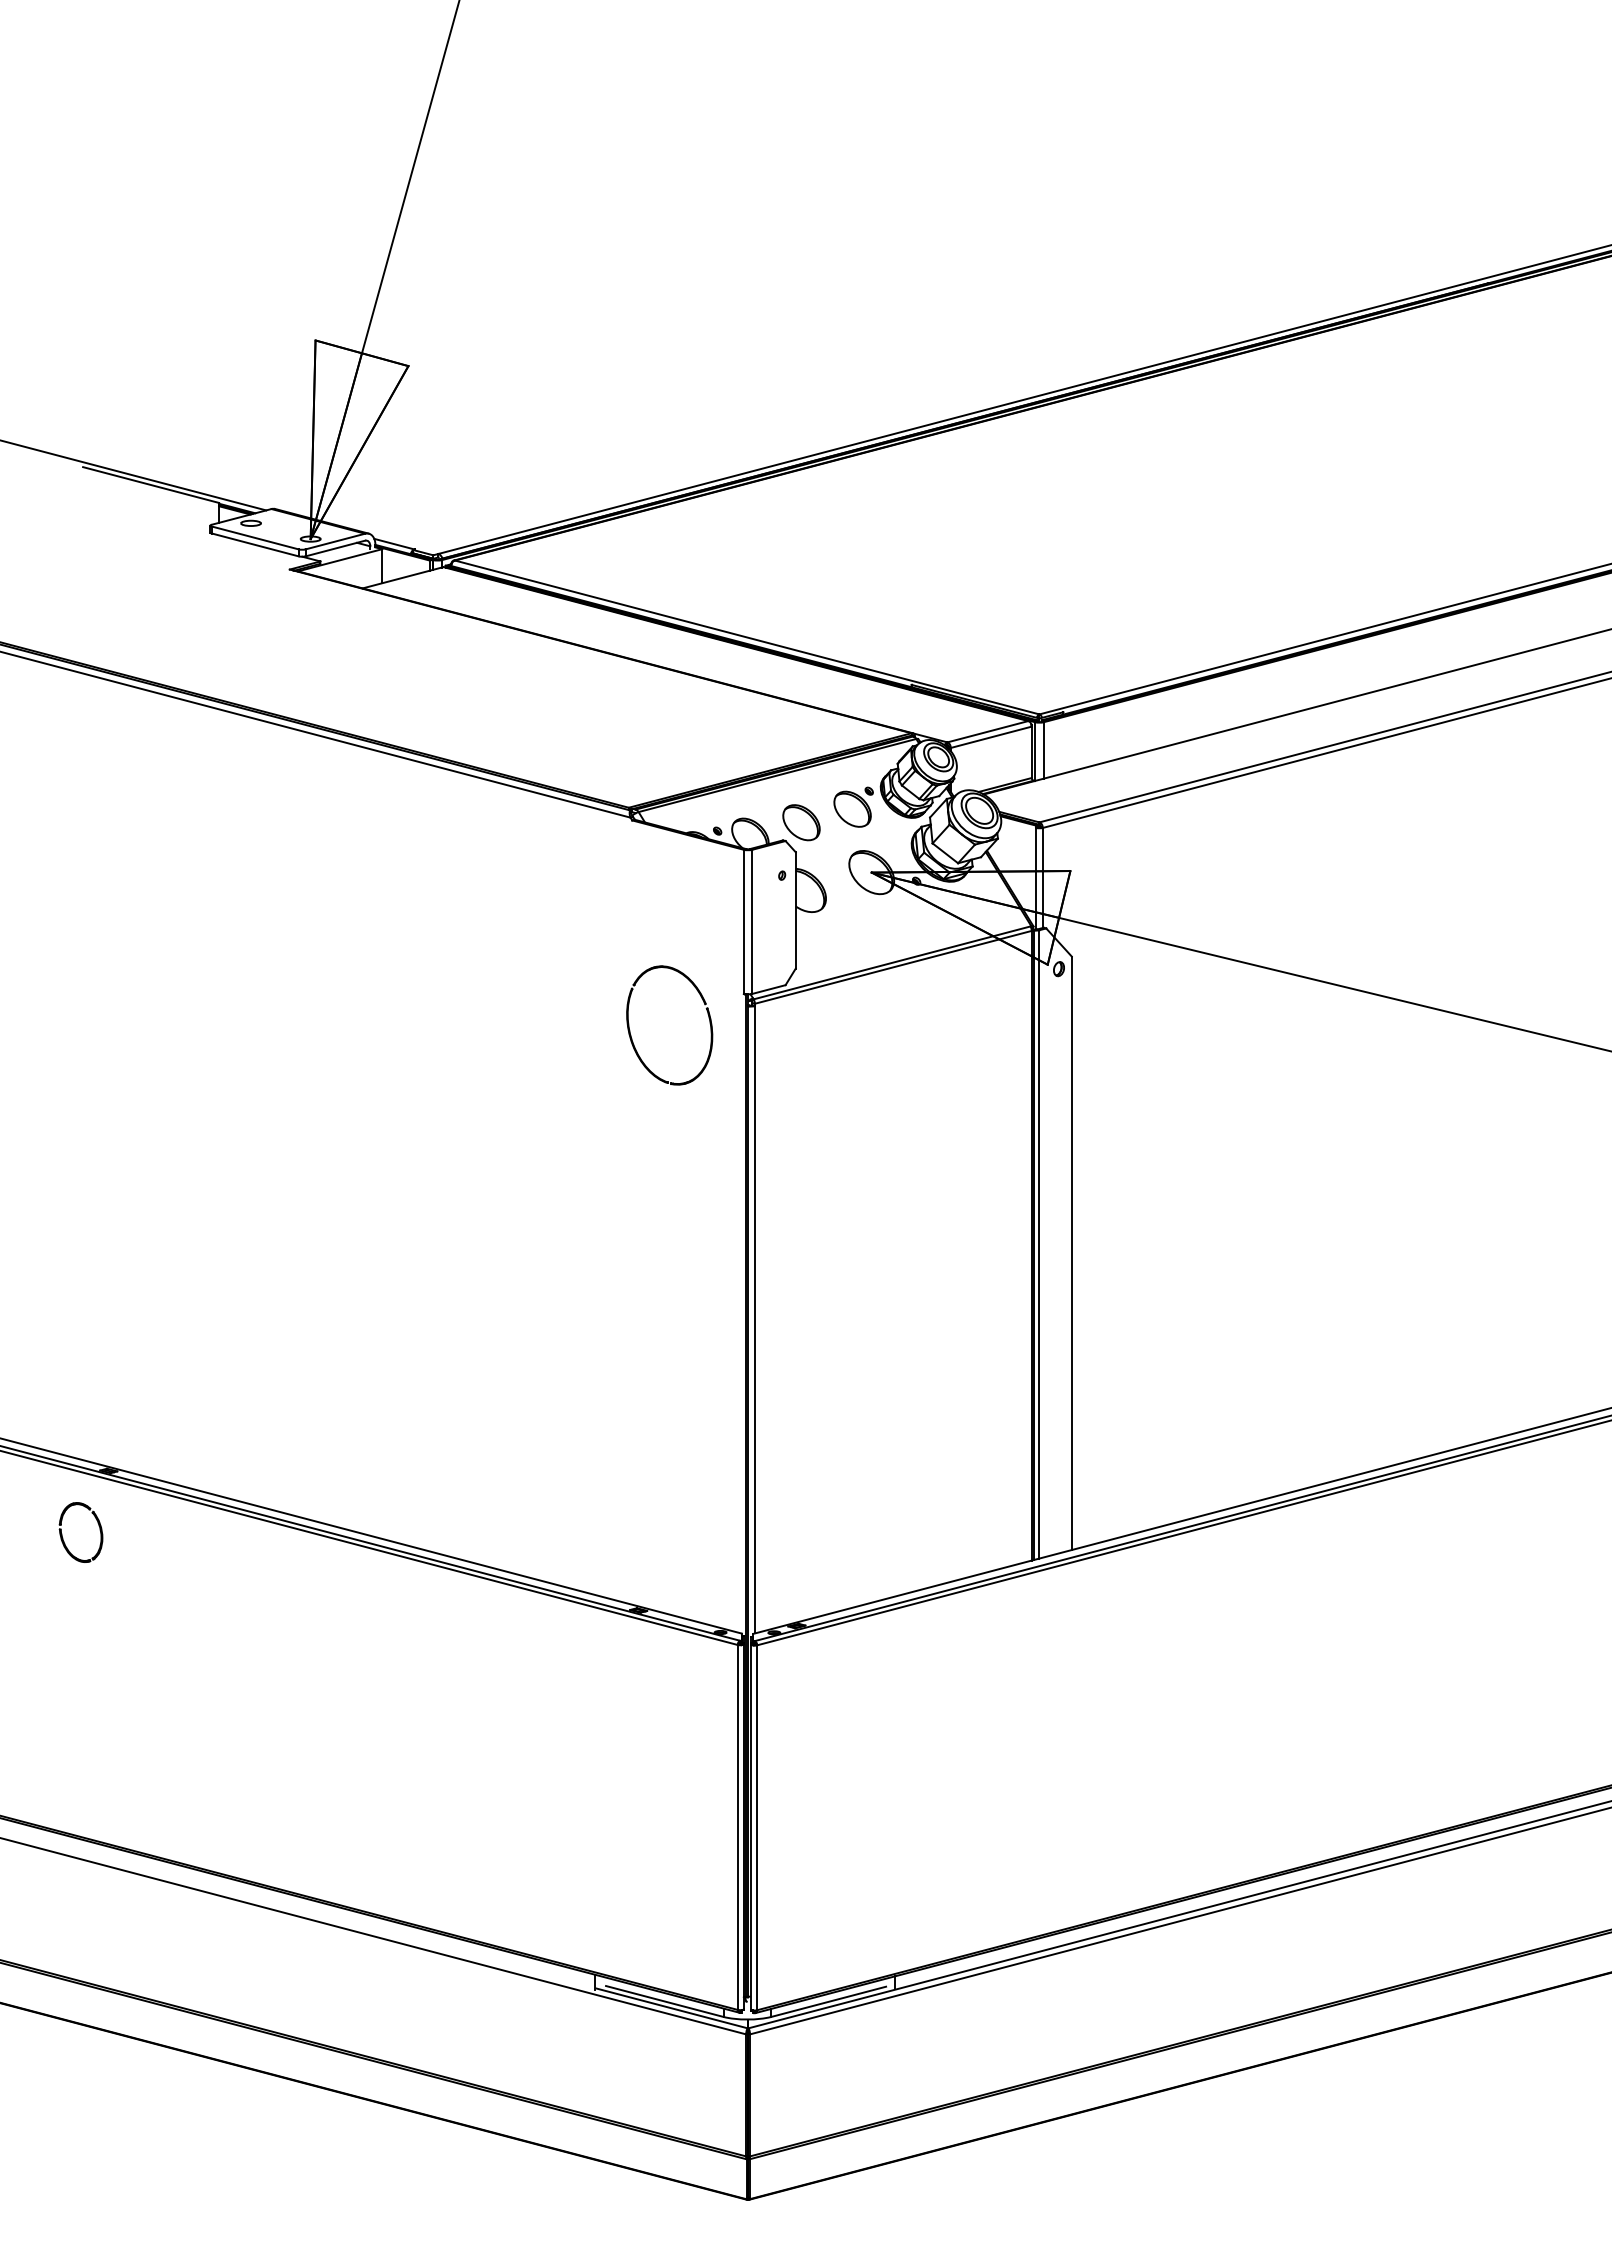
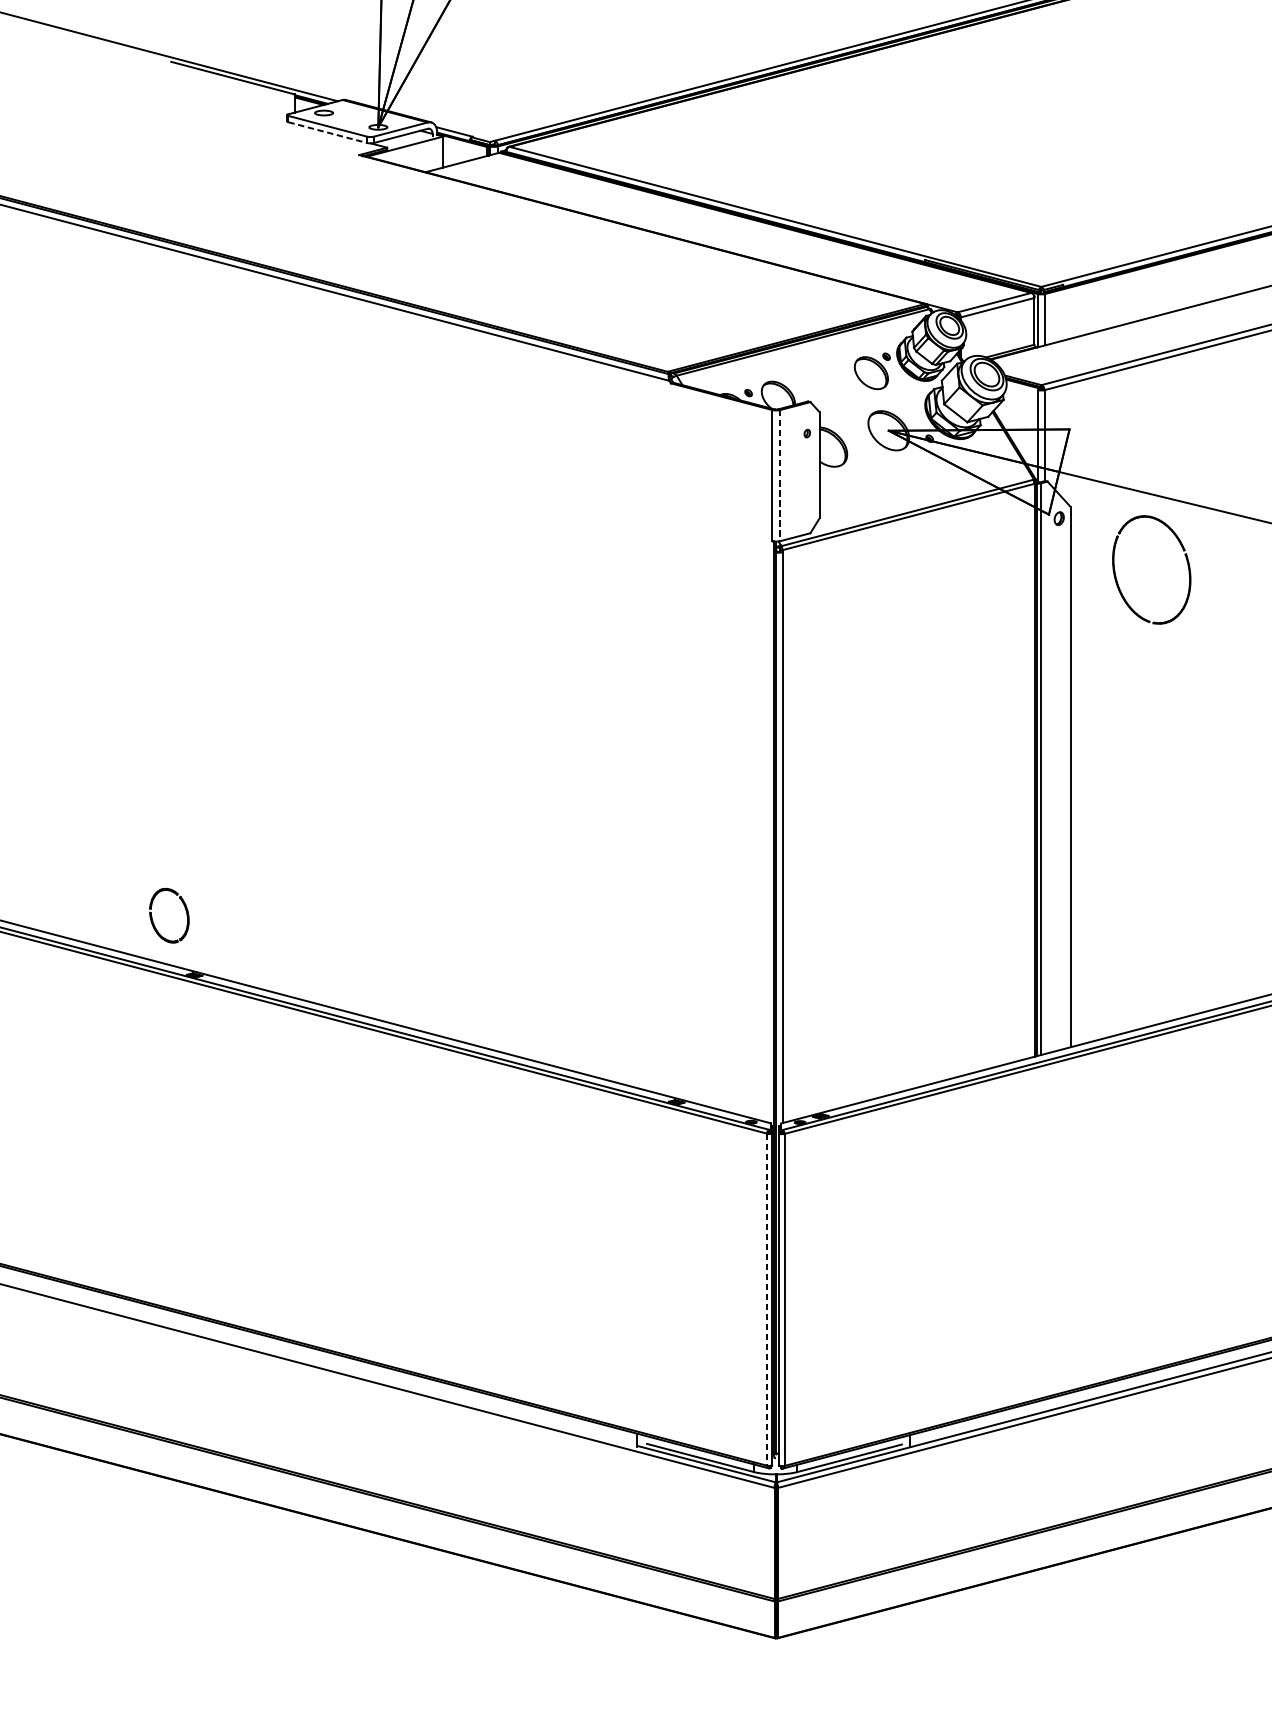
line: (255, 544) -> (328, 132), solid -> dashed
part: (801, 822) -> (824, 385), removed
line: (752, 922) -> (780, 476), solid -> dashed
part: (632, 1038) -> (1117, 581), moved
part: (62, 1533) -> (152, 916), moved
line: (737, 1827) -> (766, 1299), solid -> dashed

